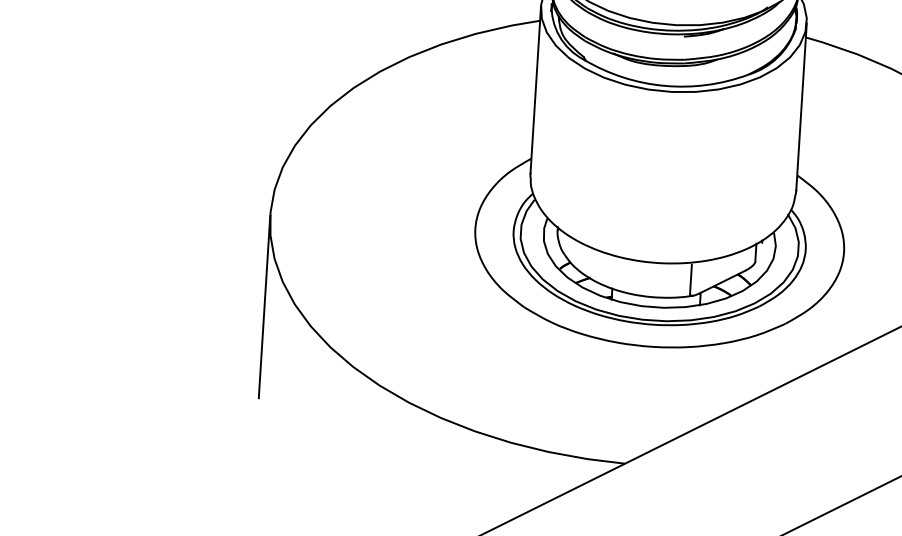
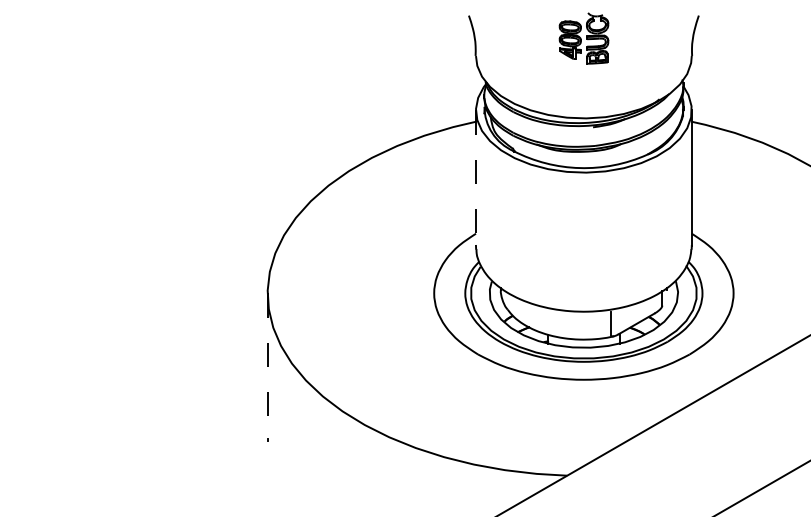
line: (535, 90) -> (475, 178), solid -> dashed
line: (264, 305) -> (267, 366), solid -> dashed

